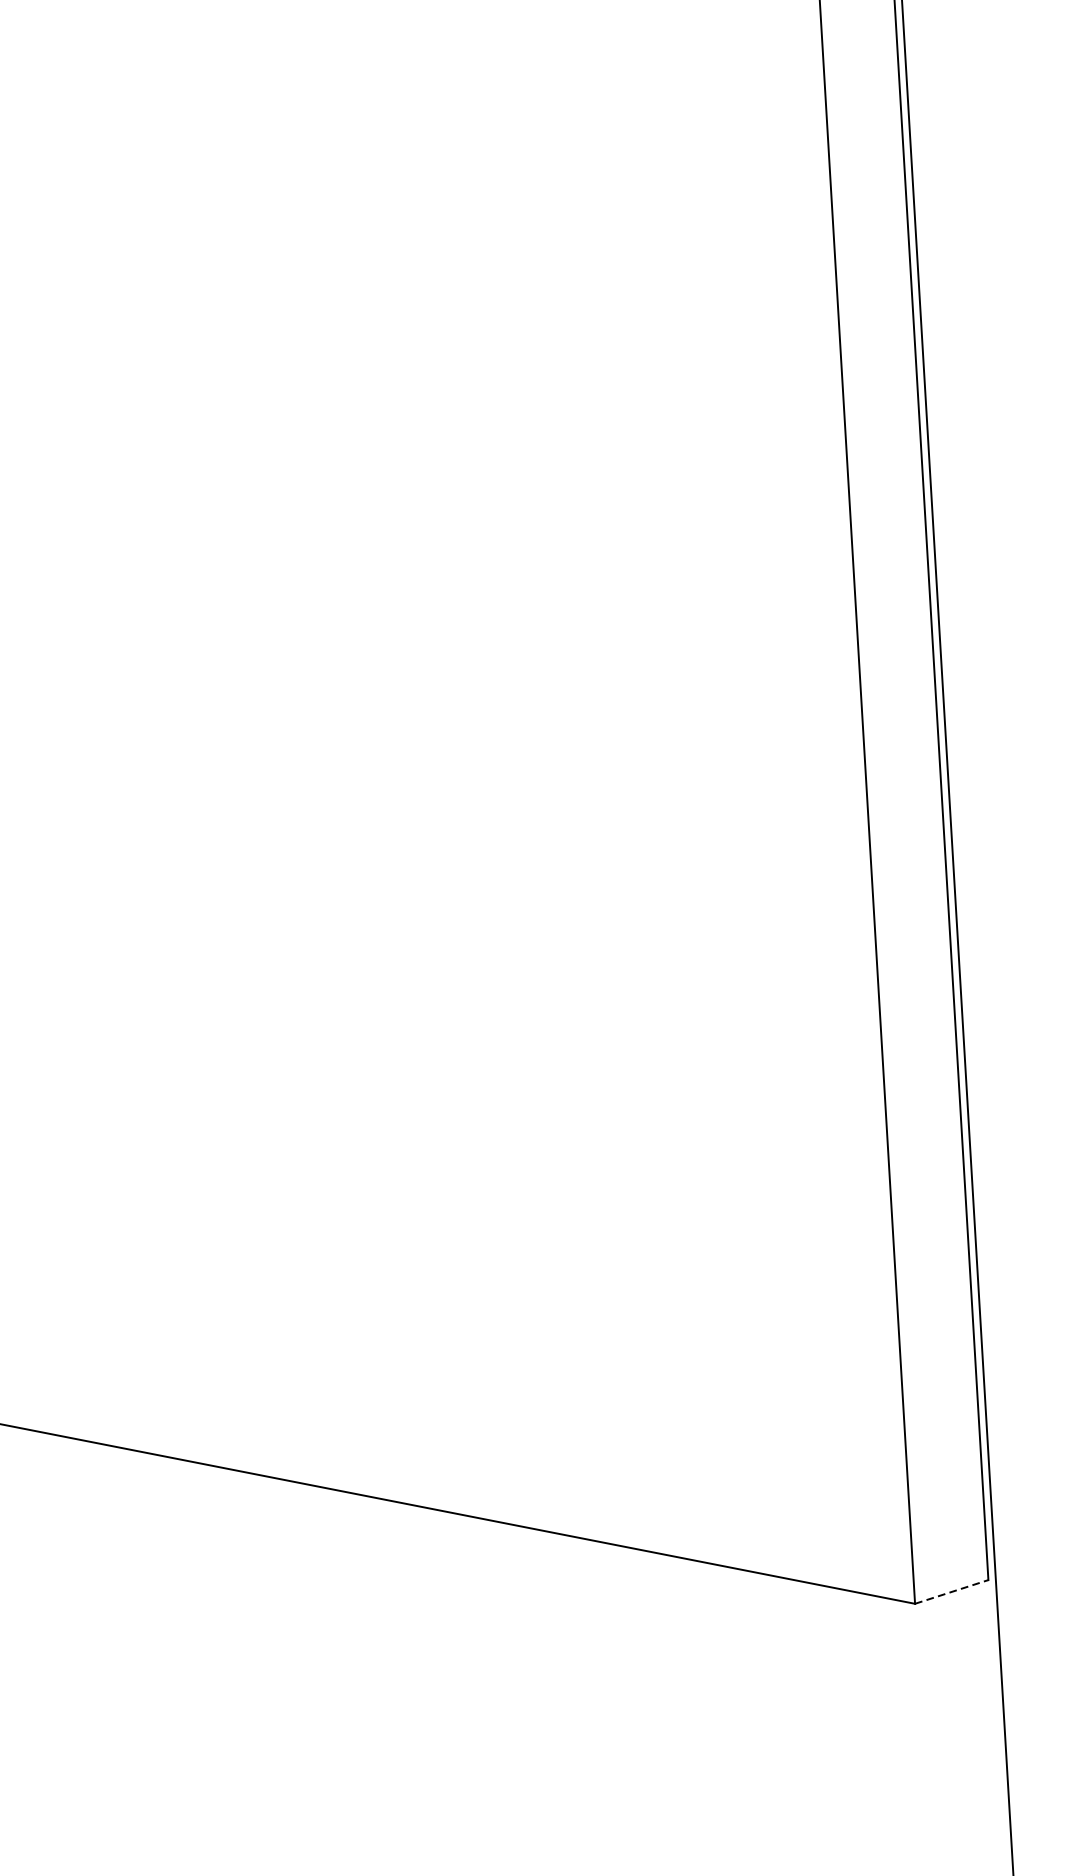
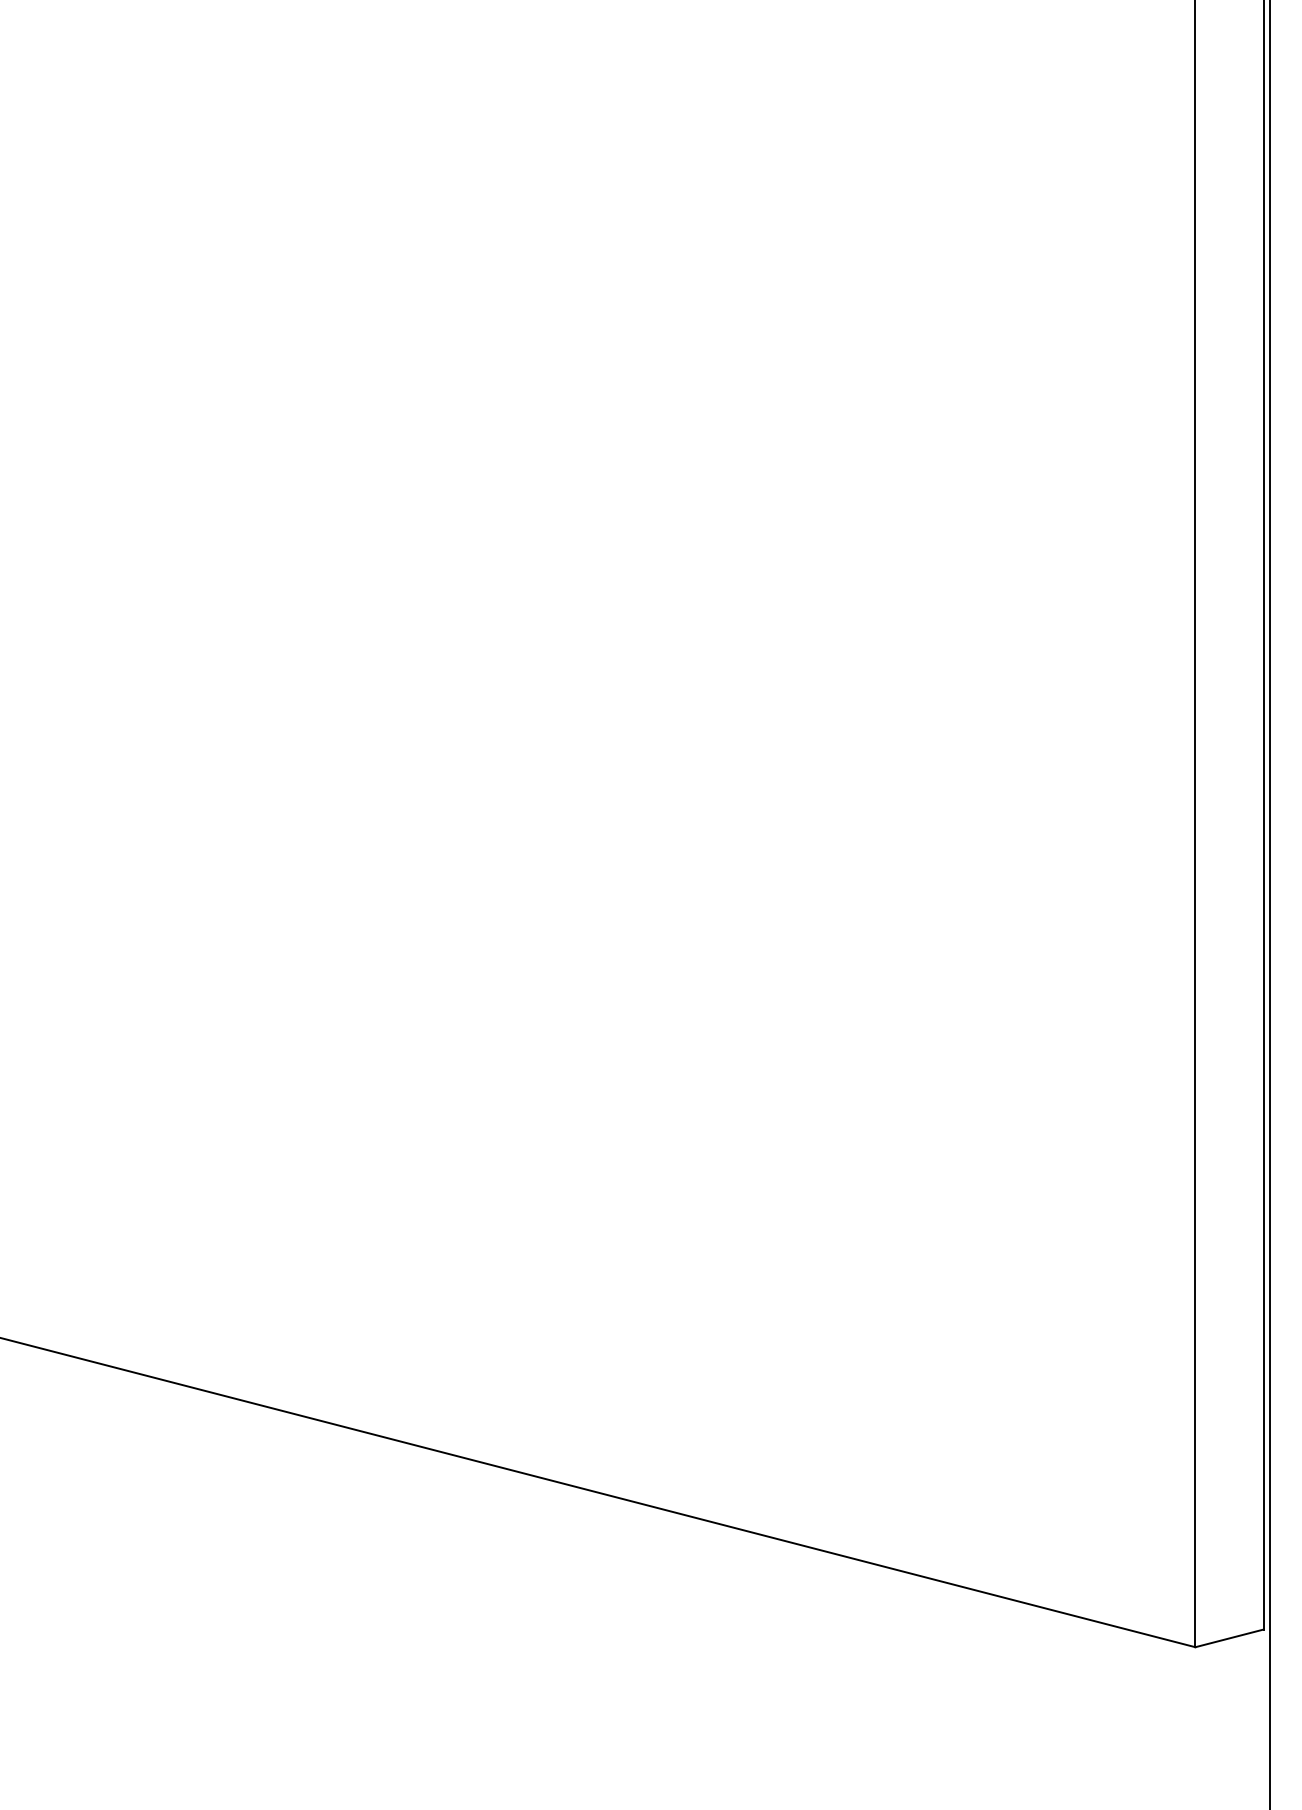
line: (951, 1592) -> (1229, 1638), dashed -> solid

